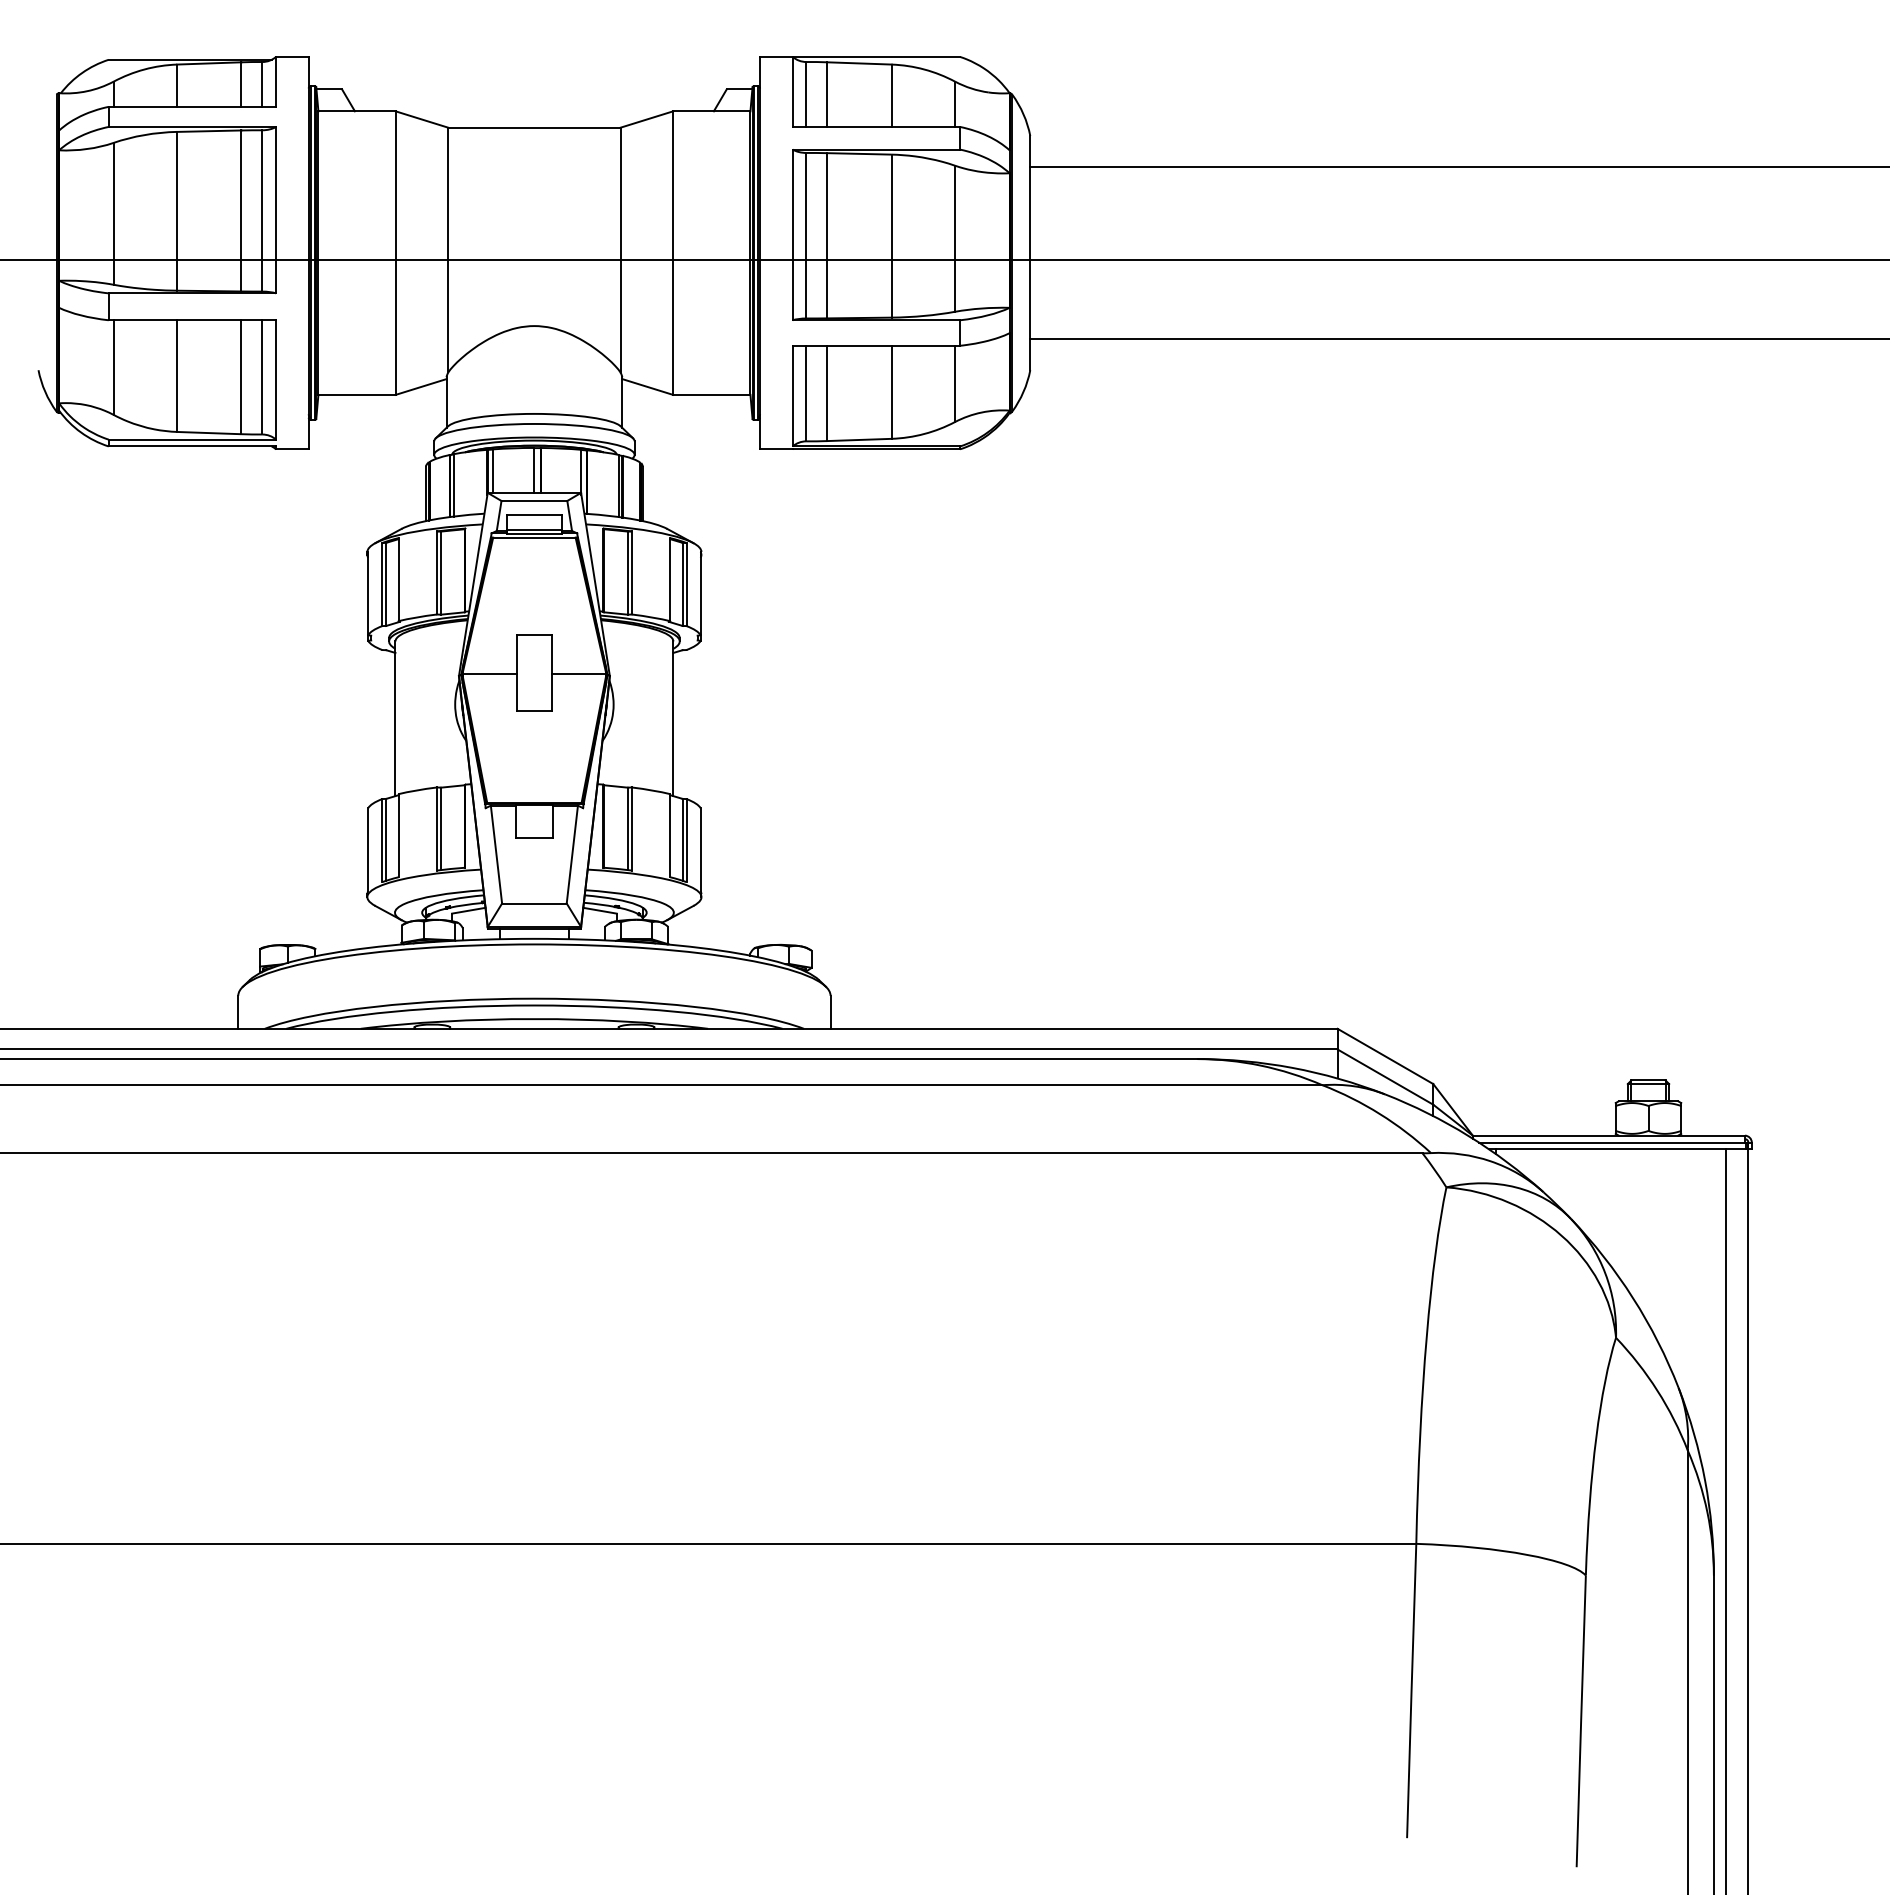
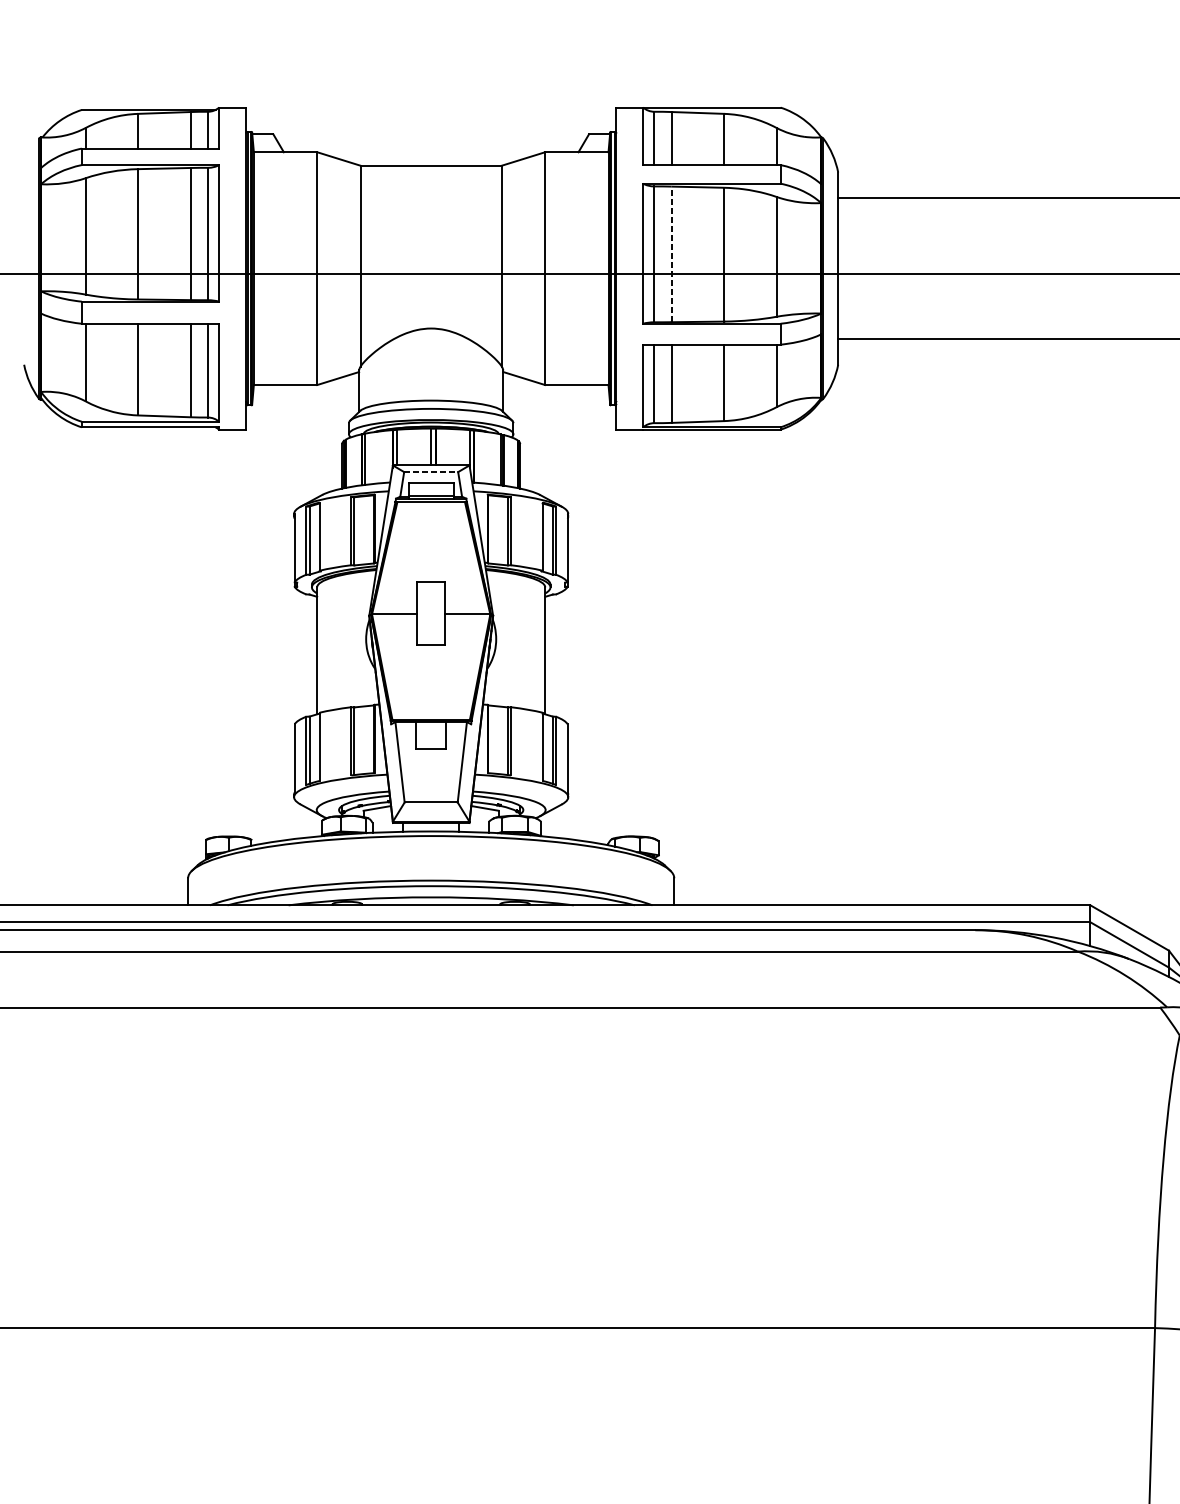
line: (827, 235) -> (671, 254), solid -> dashed
line: (534, 500) -> (431, 471), solid -> dashed

